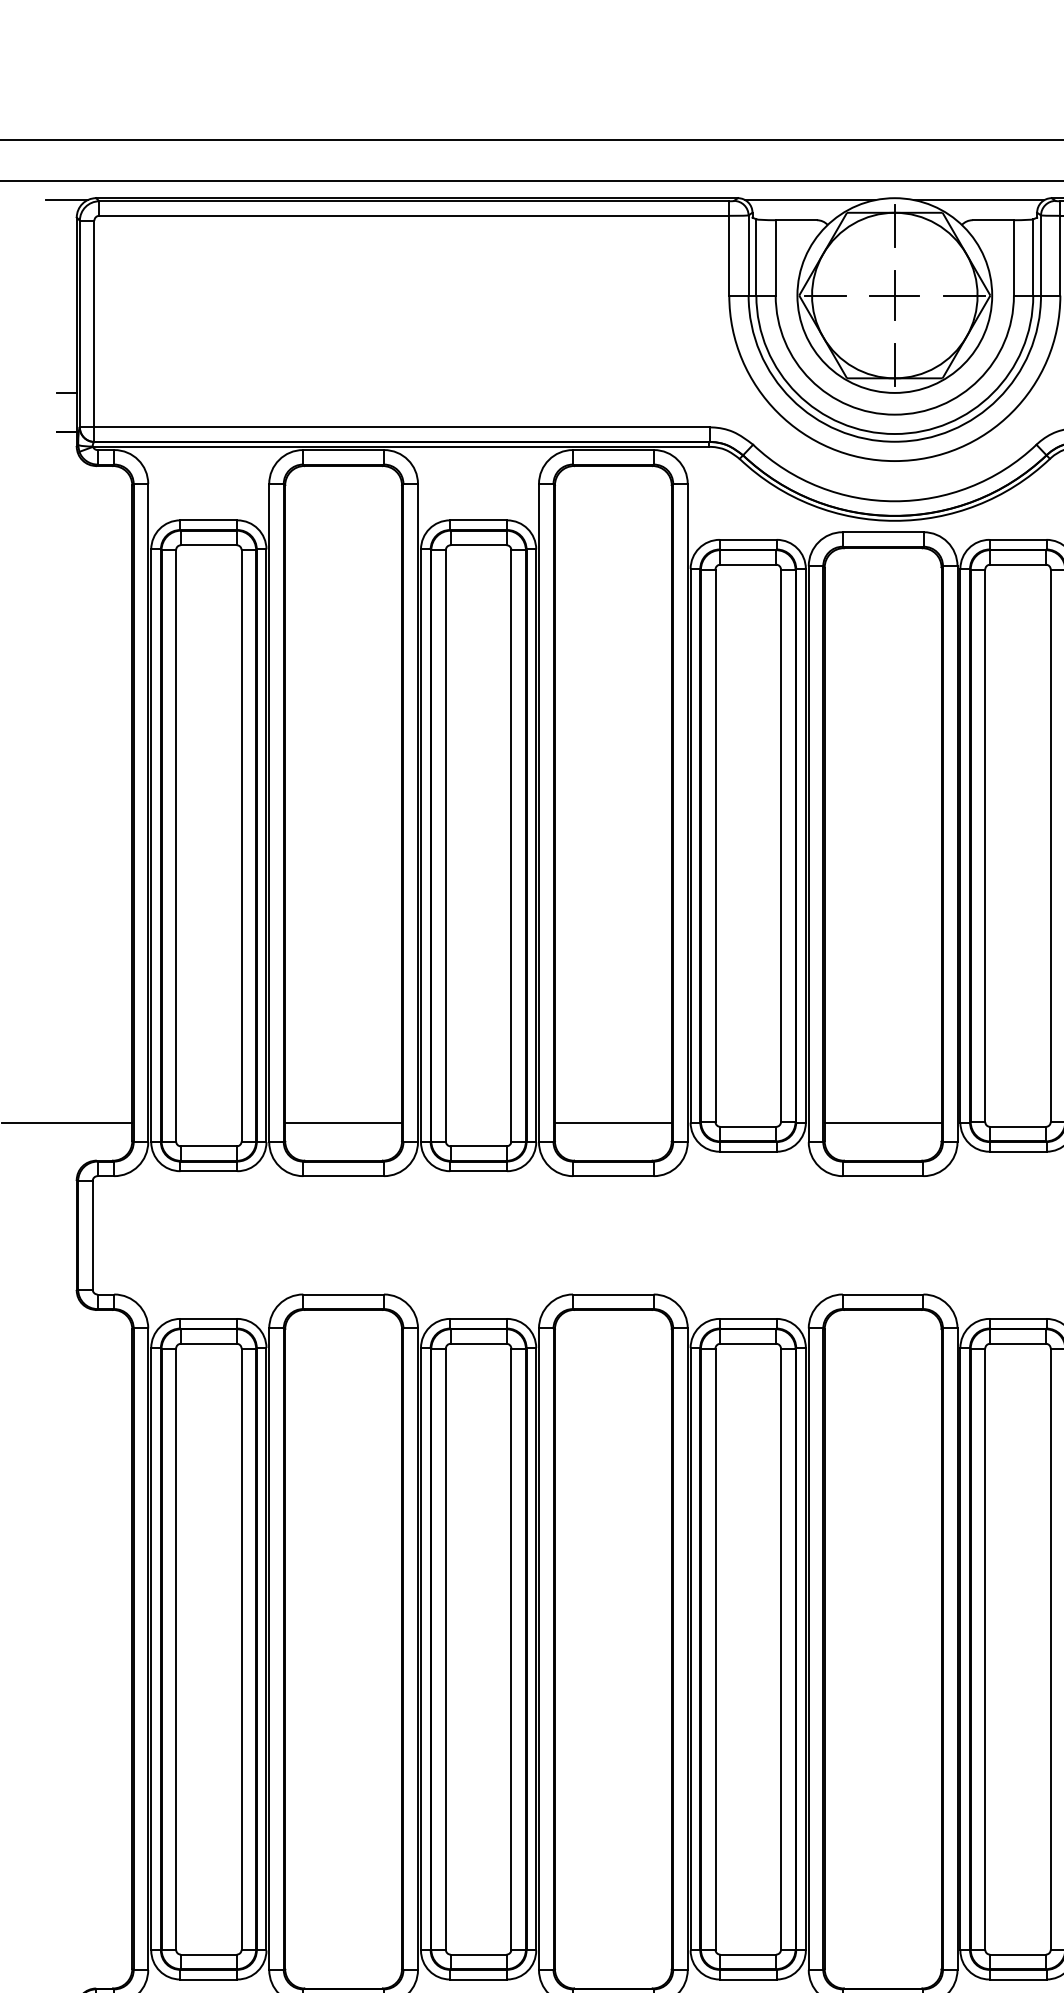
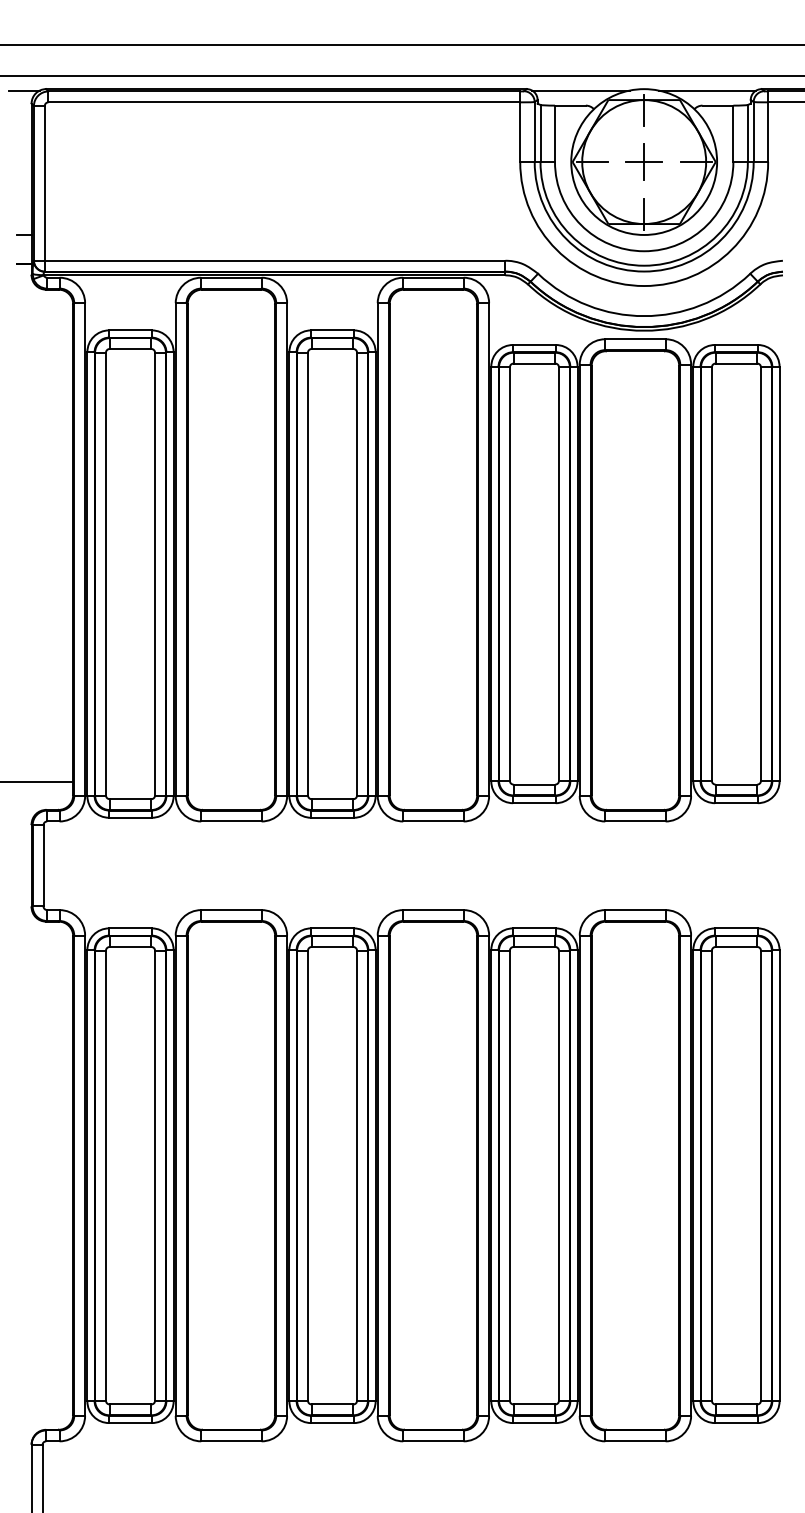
line: (343, 1122) -> (231, 781), removed
line: (613, 1122) -> (433, 781), removed
line: (883, 1122) -> (635, 781), removed

